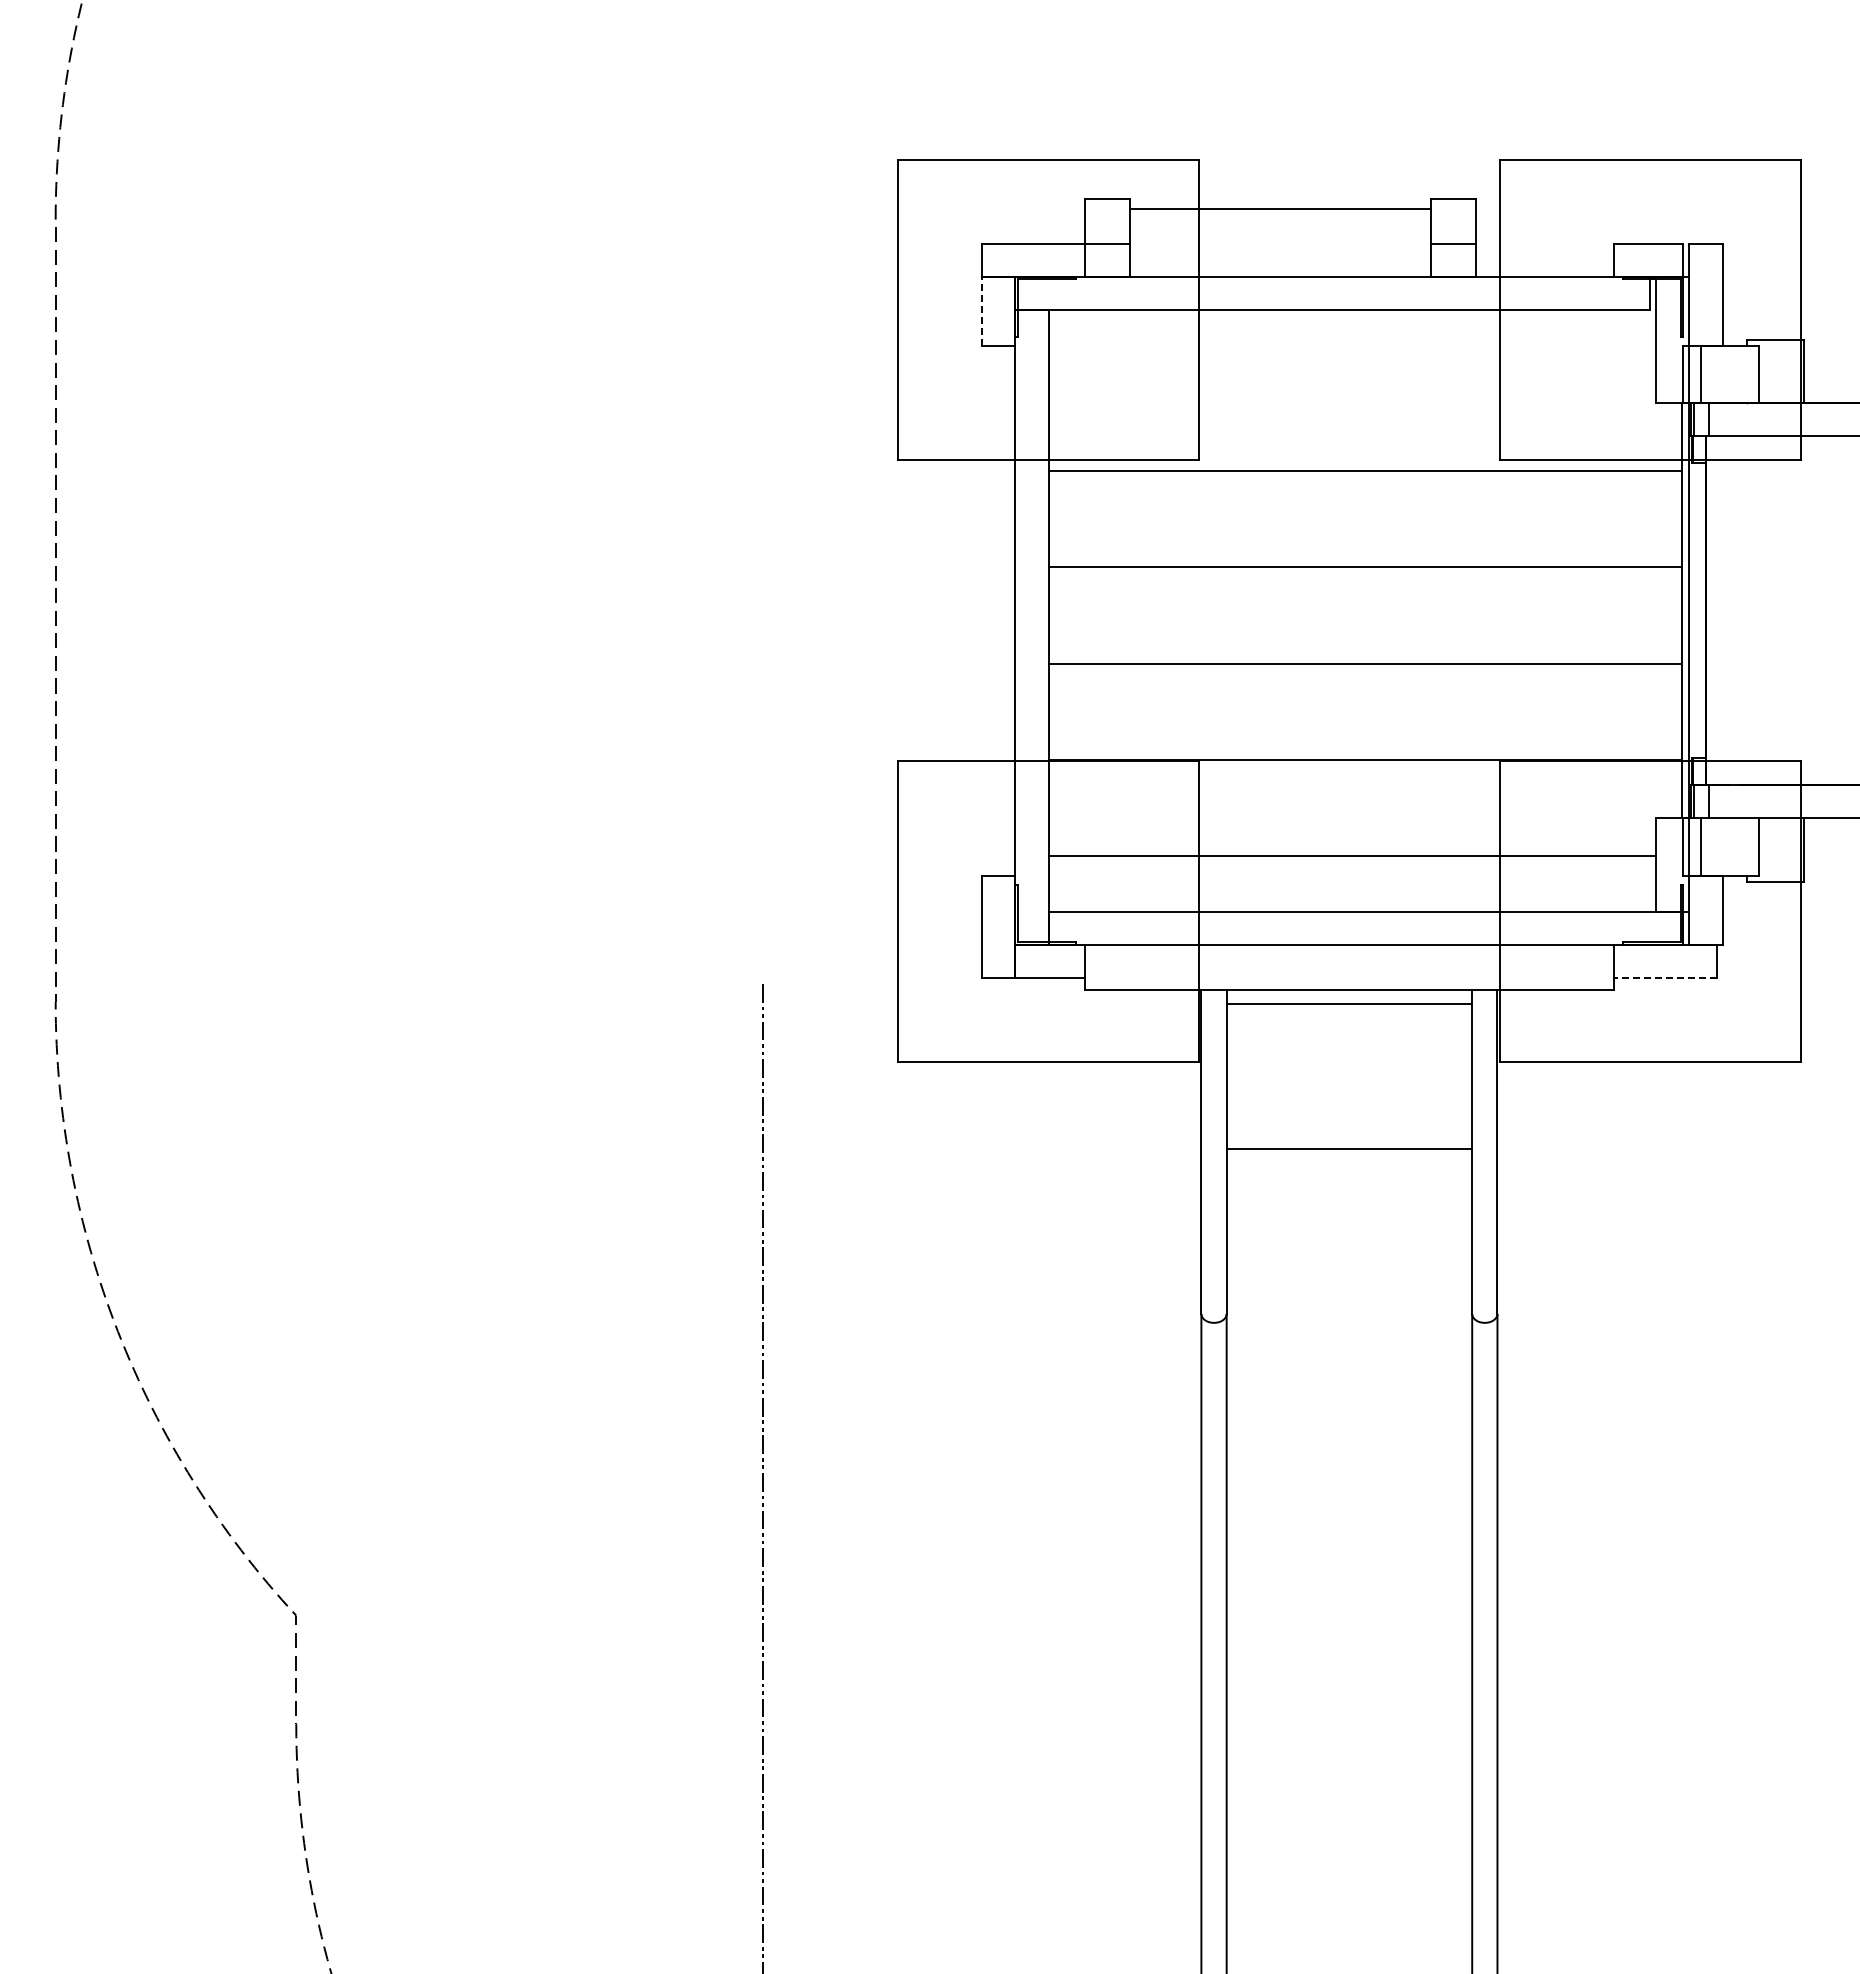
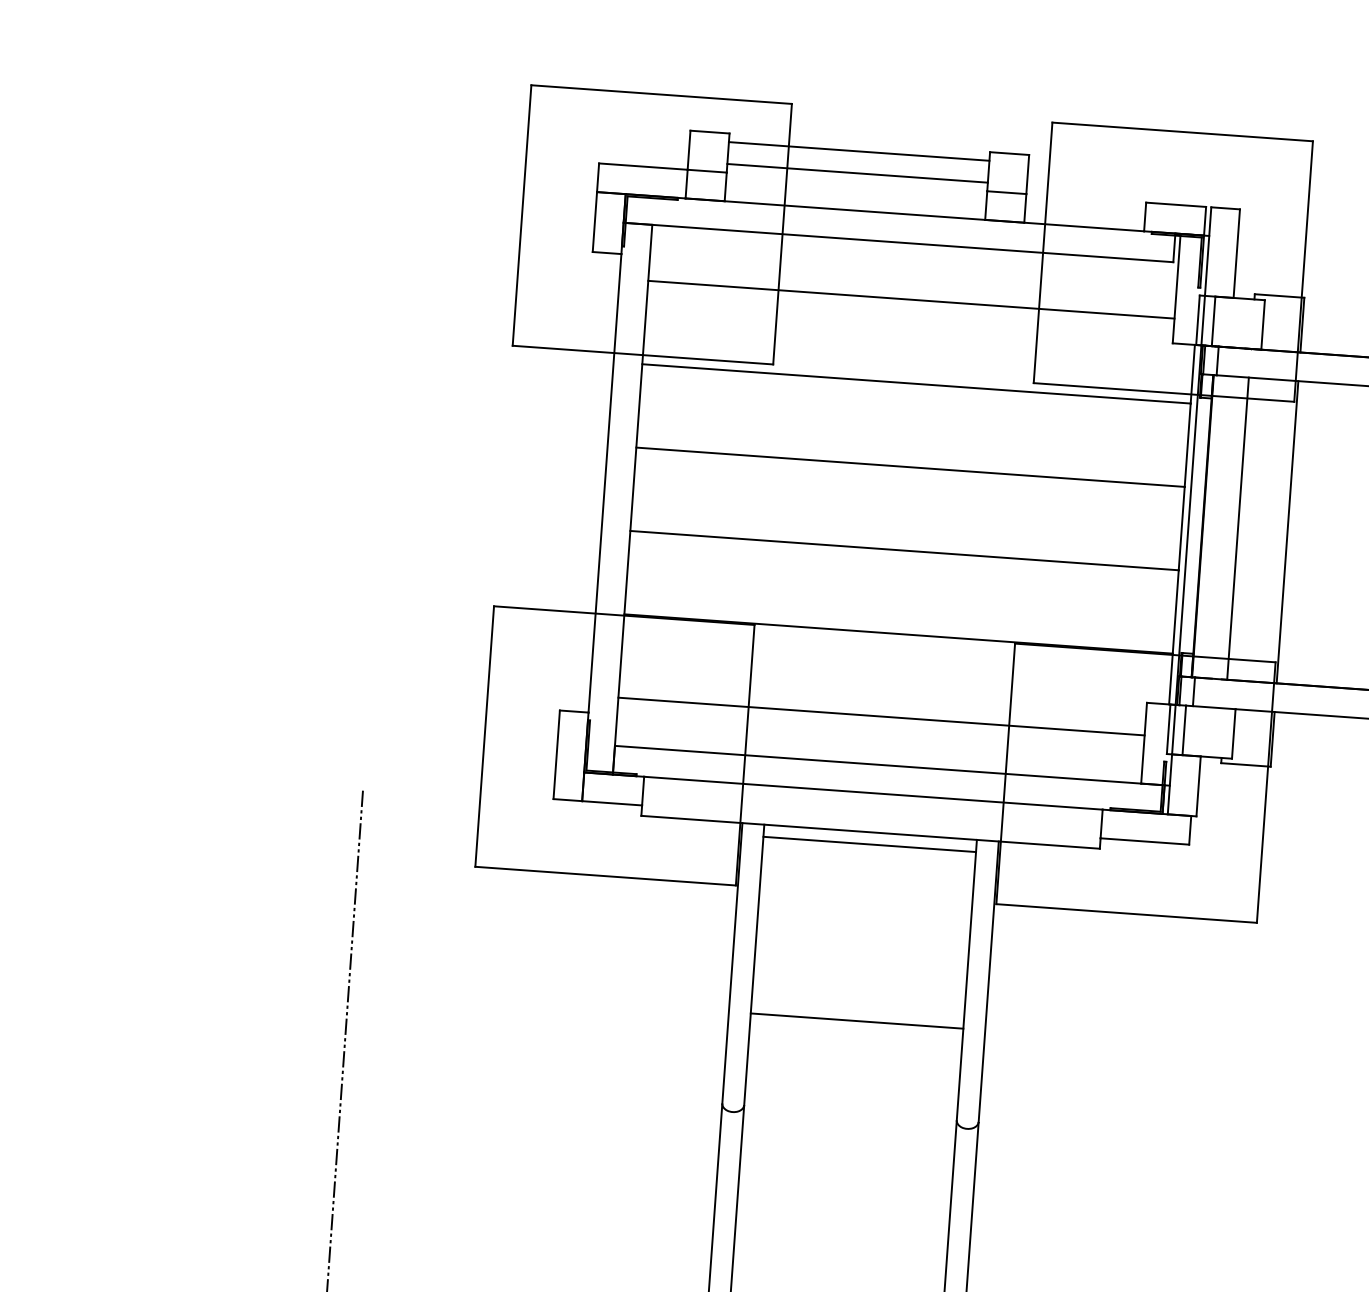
line: (1279, 233) -> (857, 172), added
line: (982, 311) -> (595, 222), dashed -> solid
line: (1352, 374) -> (911, 299), added
line: (1746, 610) -> (1237, 528), added
line: (1803, 610) -> (1287, 531), added
line: (1664, 977) -> (1144, 841), dashed -> solid
line: (1349, 1149) -> (857, 1021), moved

